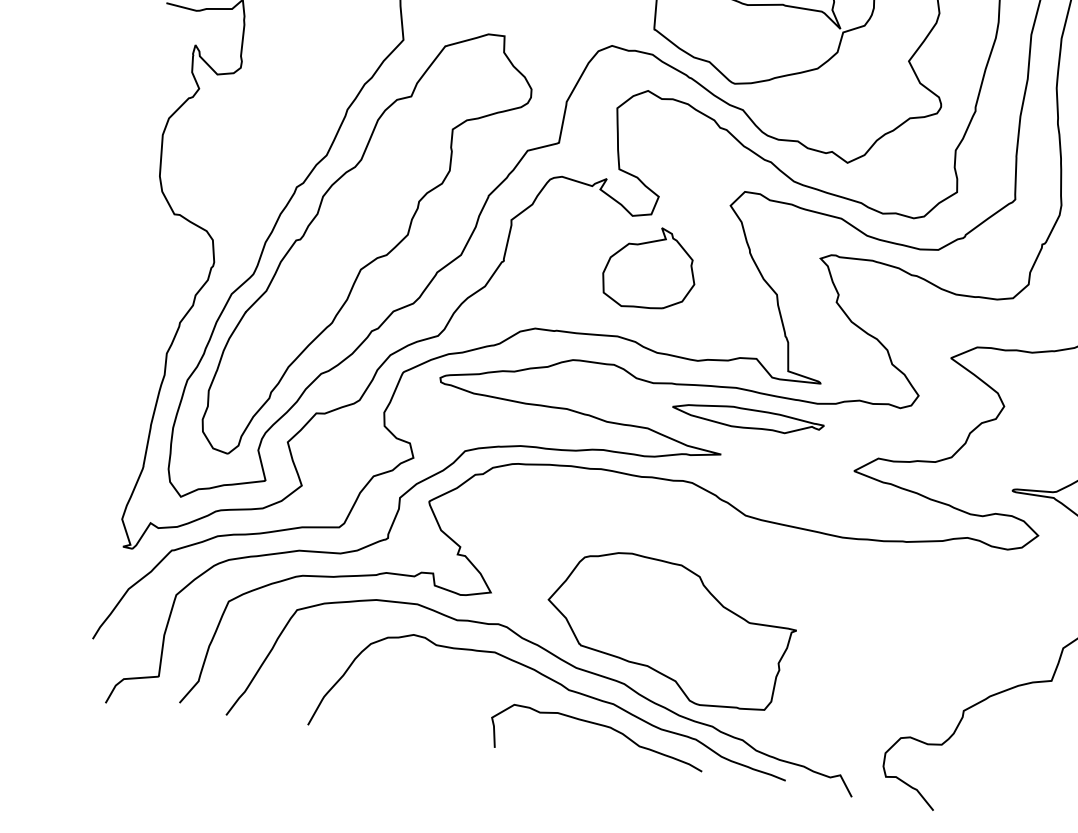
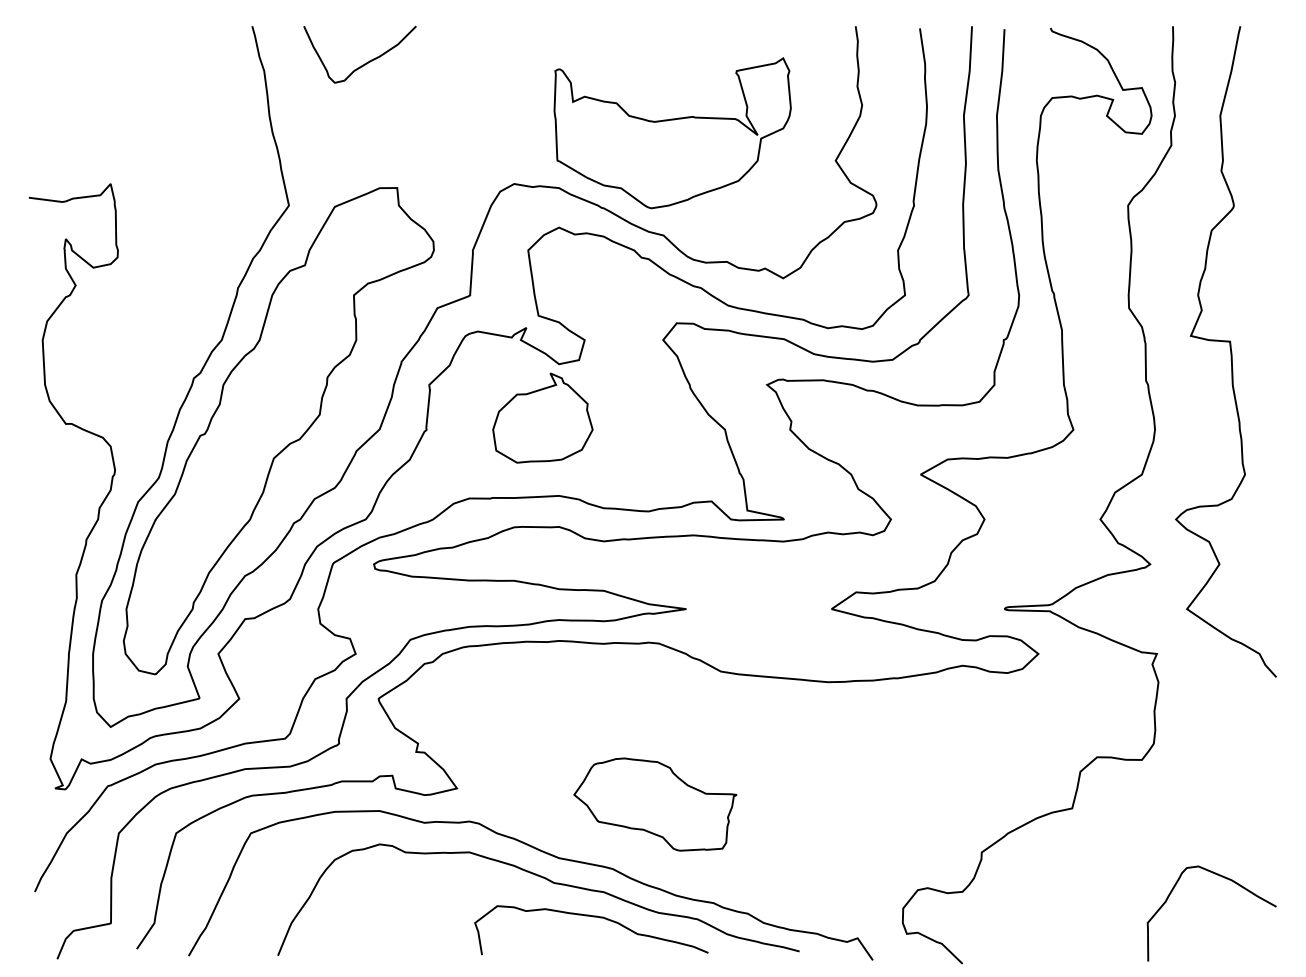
part: (649, 267) -> (542, 417), moved
part: (748, 418) -> (710, 566), removed
part: (670, 629) -> (655, 804), size x0.6

